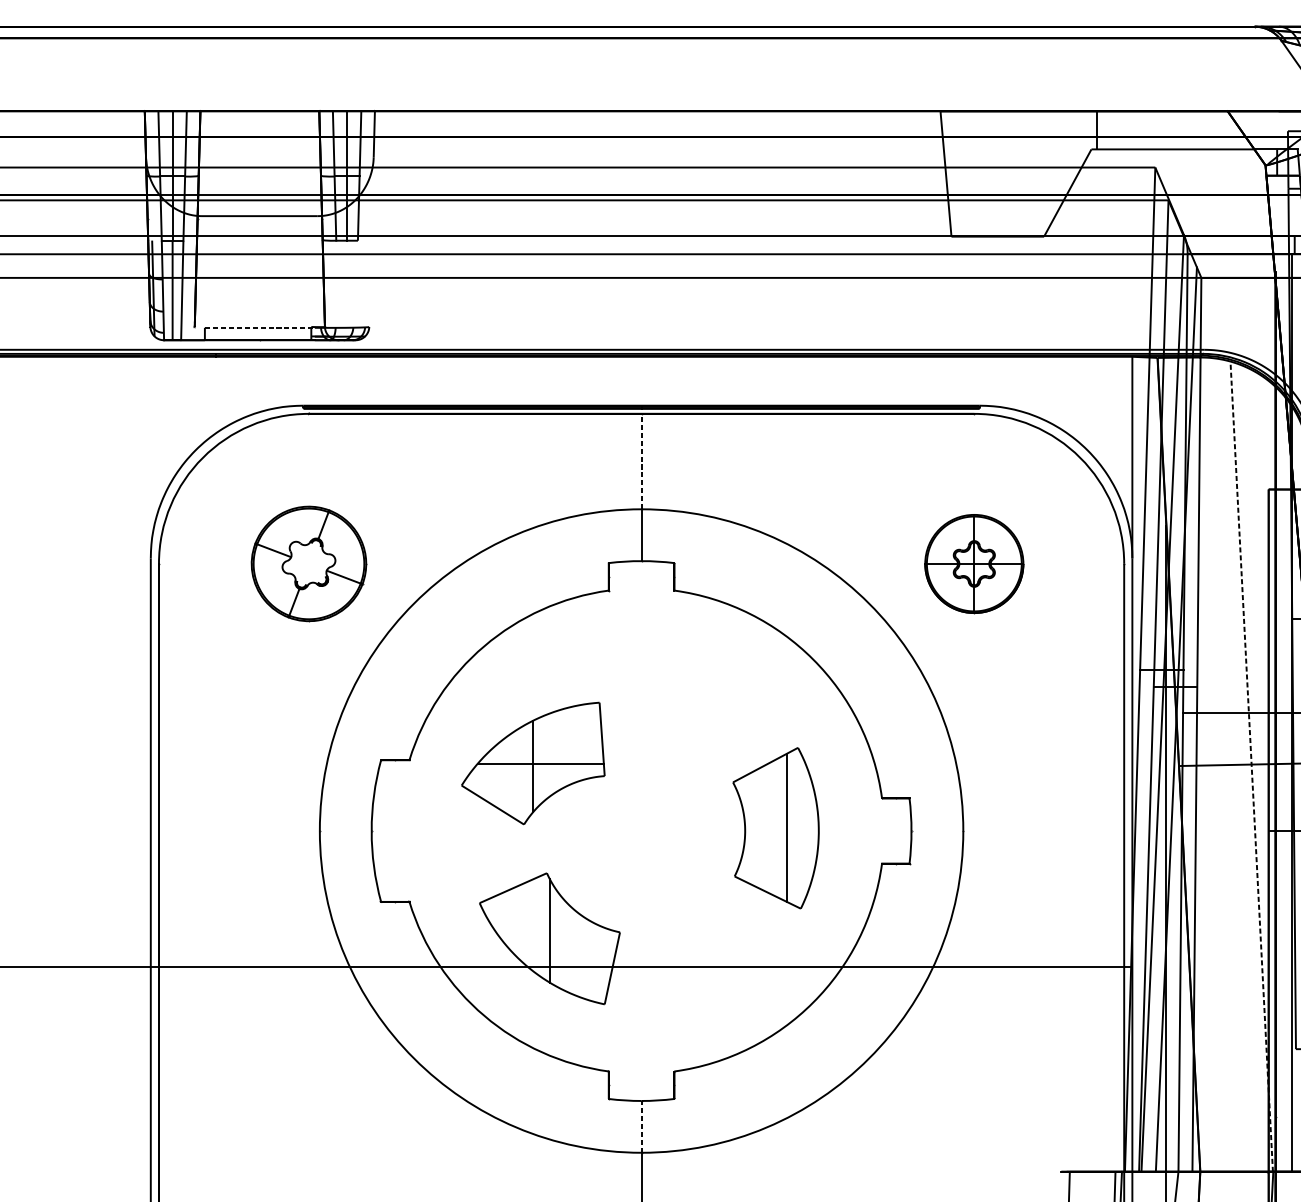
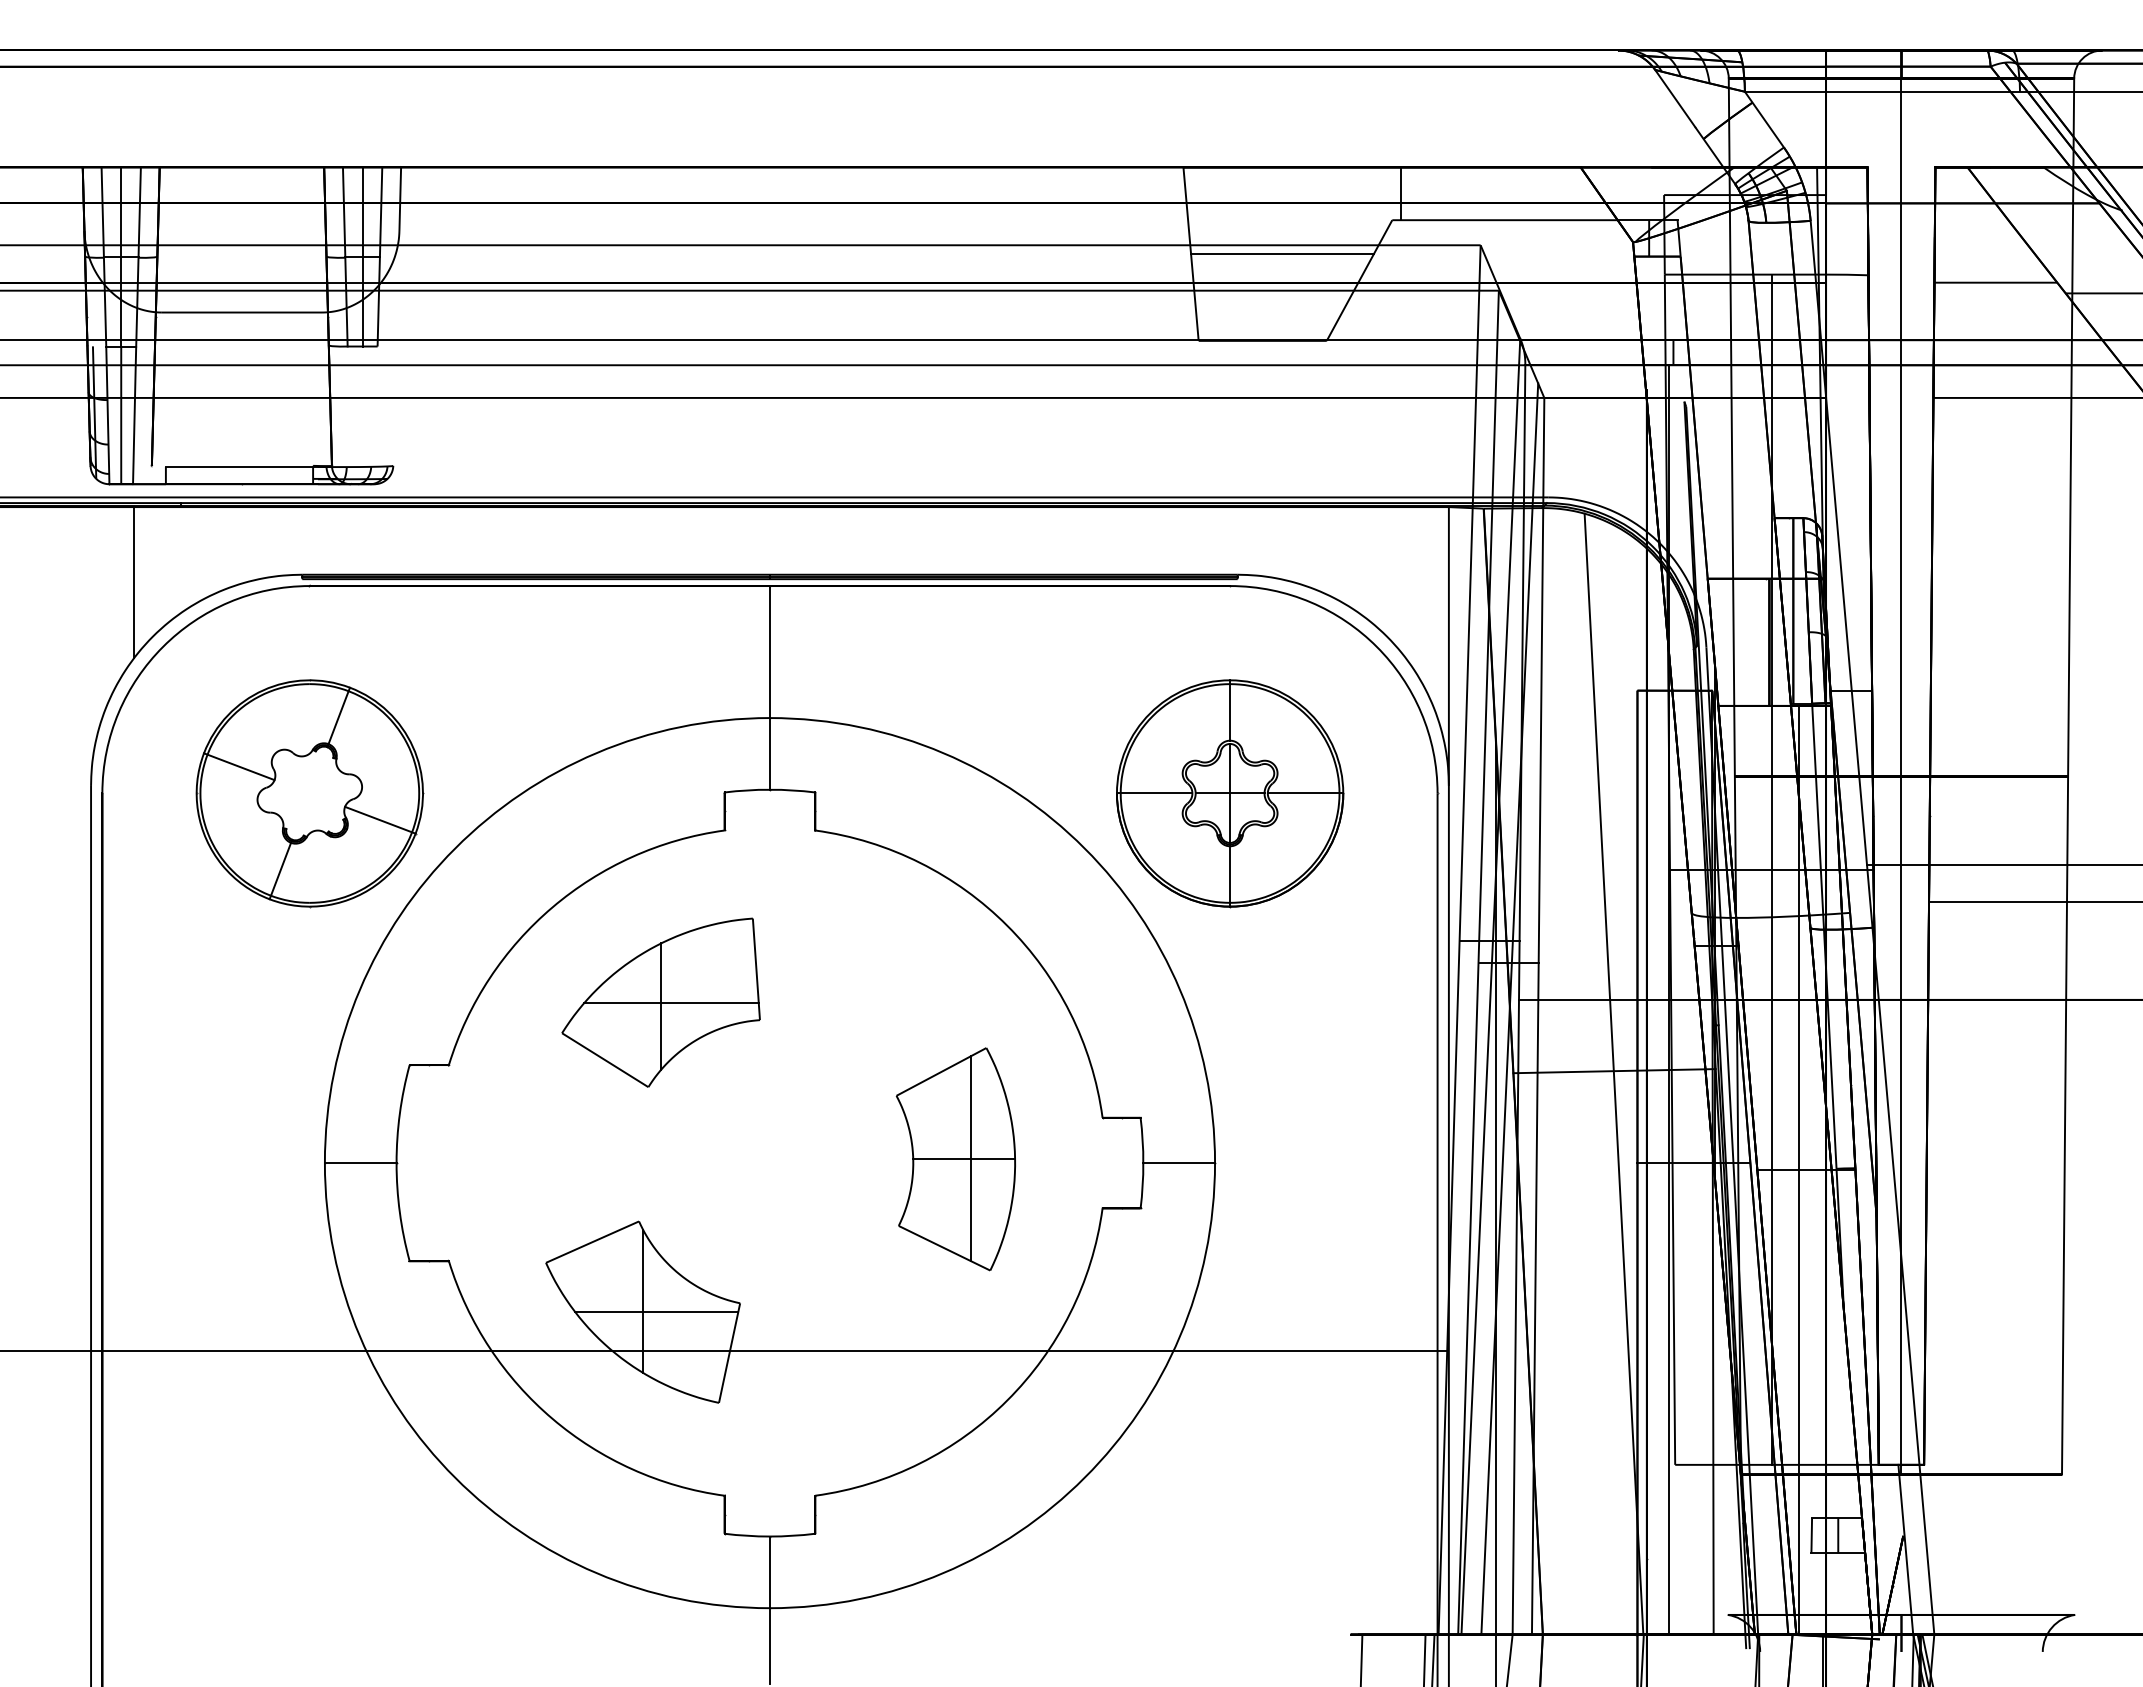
line: (1012, 174) -> (1282, 254), added
line: (260, 328) -> (242, 467), dashed -> solid
line: (182, 411) -> (134, 582), added
line: (641, 461) -> (769, 651), dashed -> solid
part: (308, 563) -> (309, 793), size x1.43
part: (974, 563) -> (1230, 793), size x1.67
part: (532, 763) -> (660, 1002), moved
line: (1251, 766) -> (1613, 1073), dashed -> solid
line: (782, 828) -> (964, 1159), added
line: (345, 831) -> (360, 1163), added
line: (937, 831) -> (1179, 1163), added
line: (559, 939) -> (656, 1312), added
line: (641, 1126) -> (769, 1572), dashed -> solid

